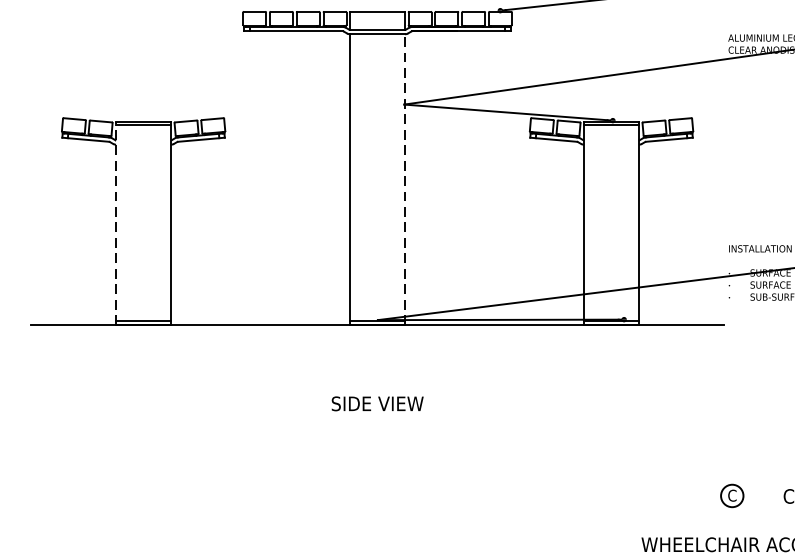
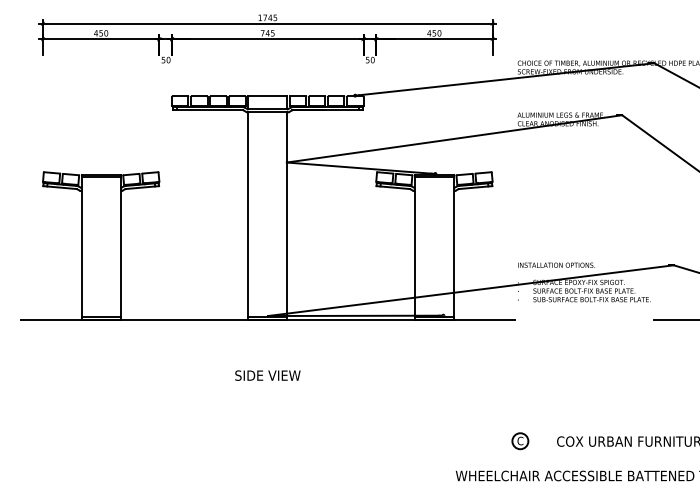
line: (405, 178) -> (287, 215), dashed -> solid
line: (115, 222) -> (81, 246), dashed -> solid

